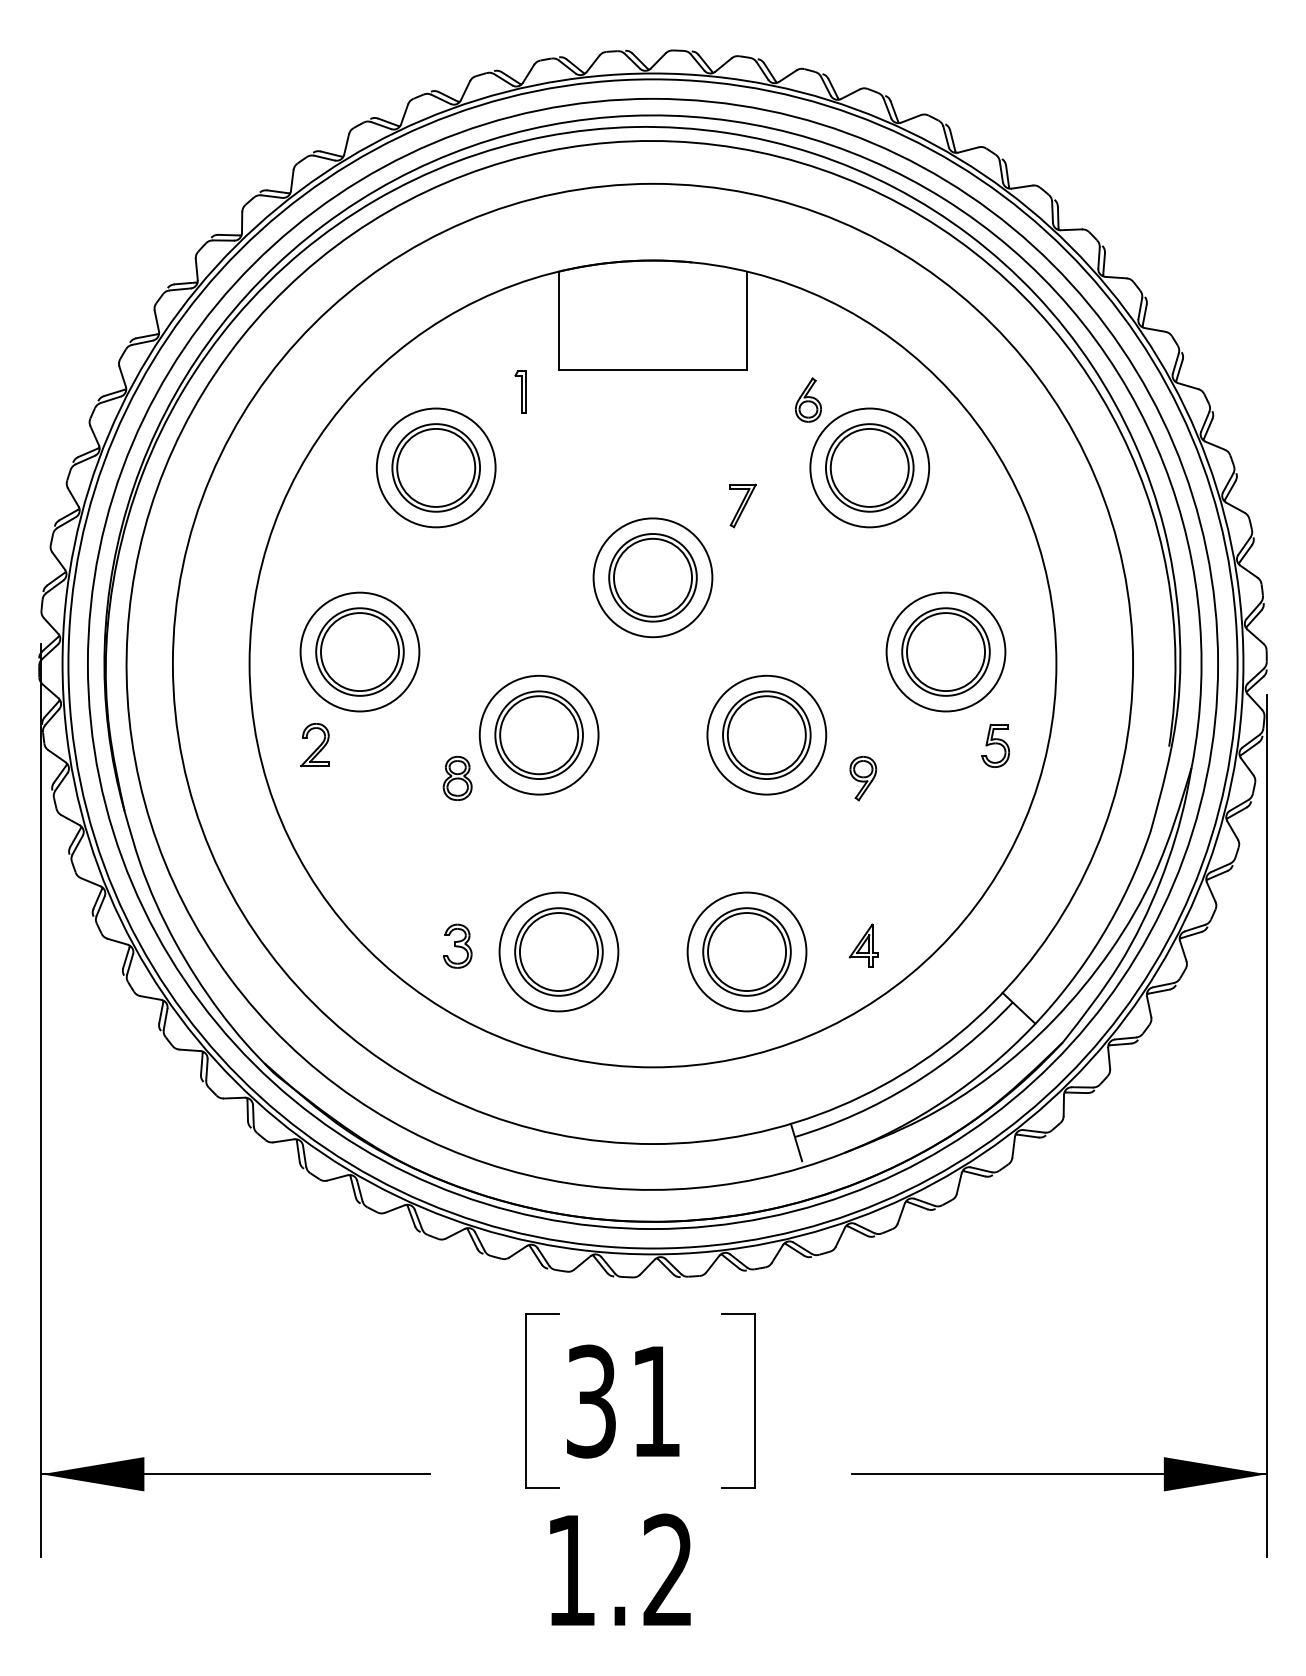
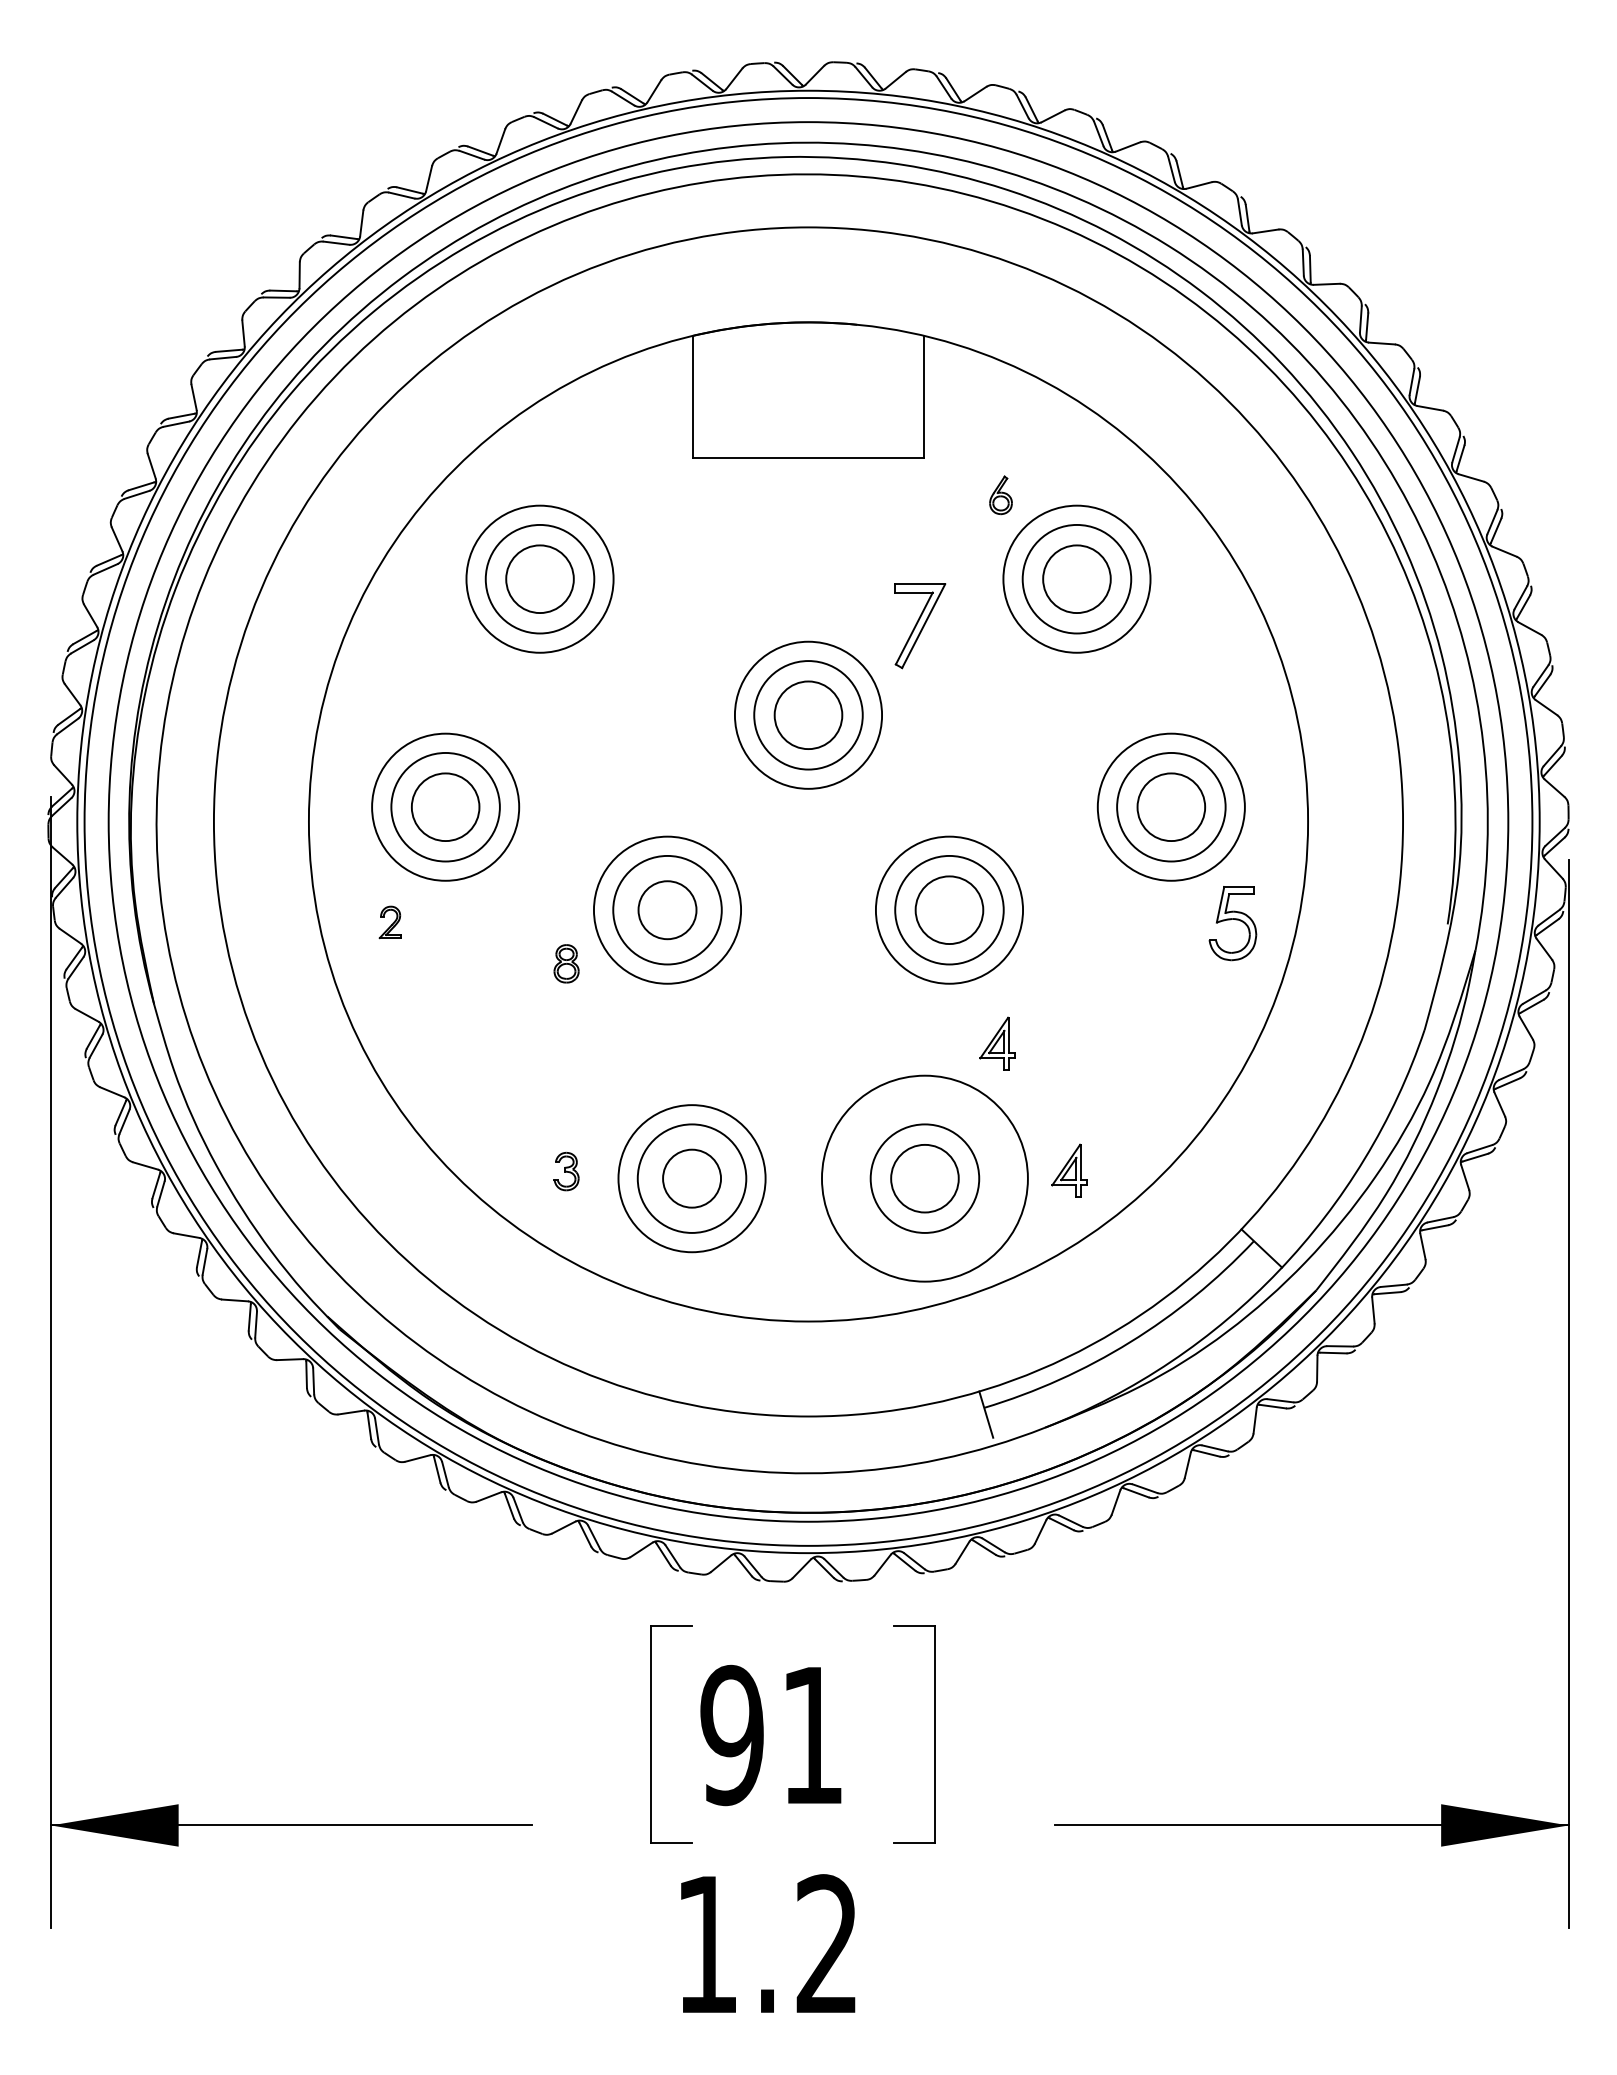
part: (520, 391) -> (644, 484), removed
part: (808, 400) -> (1000, 495), size x0.7
circle: (435, 467) -> (539, 578), size x0.7
circle: (869, 467) -> (1076, 578), size x0.7
part: (742, 506) -> (919, 626), size x1.6
circle: (653, 577) -> (808, 715), size x0.7
circle: (359, 651) -> (445, 806), size x0.7
circle: (946, 651) -> (1171, 806), size x0.7
circle: (539, 734) -> (667, 909), size x0.6
circle: (766, 734) -> (949, 909), size x0.7
part: (314, 745) -> (389, 922), size x0.6
part: (995, 745) -> (1232, 923), size x1.4
part: (457, 778) -> (566, 963), size x0.7
part: (862, 778) -> (1068, 963), removed
part: (805, 842) -> (997, 1043), added
part: (457, 946) -> (566, 1171), size x0.7
circle: (558, 951) -> (691, 1178), size x0.6
circle: (746, 951) -> (924, 1178), size x0.7
circle: (746, 951) -> (924, 1178), size x1.4
text: (590, 1400) -> (731, 1734), 31 -> 91

